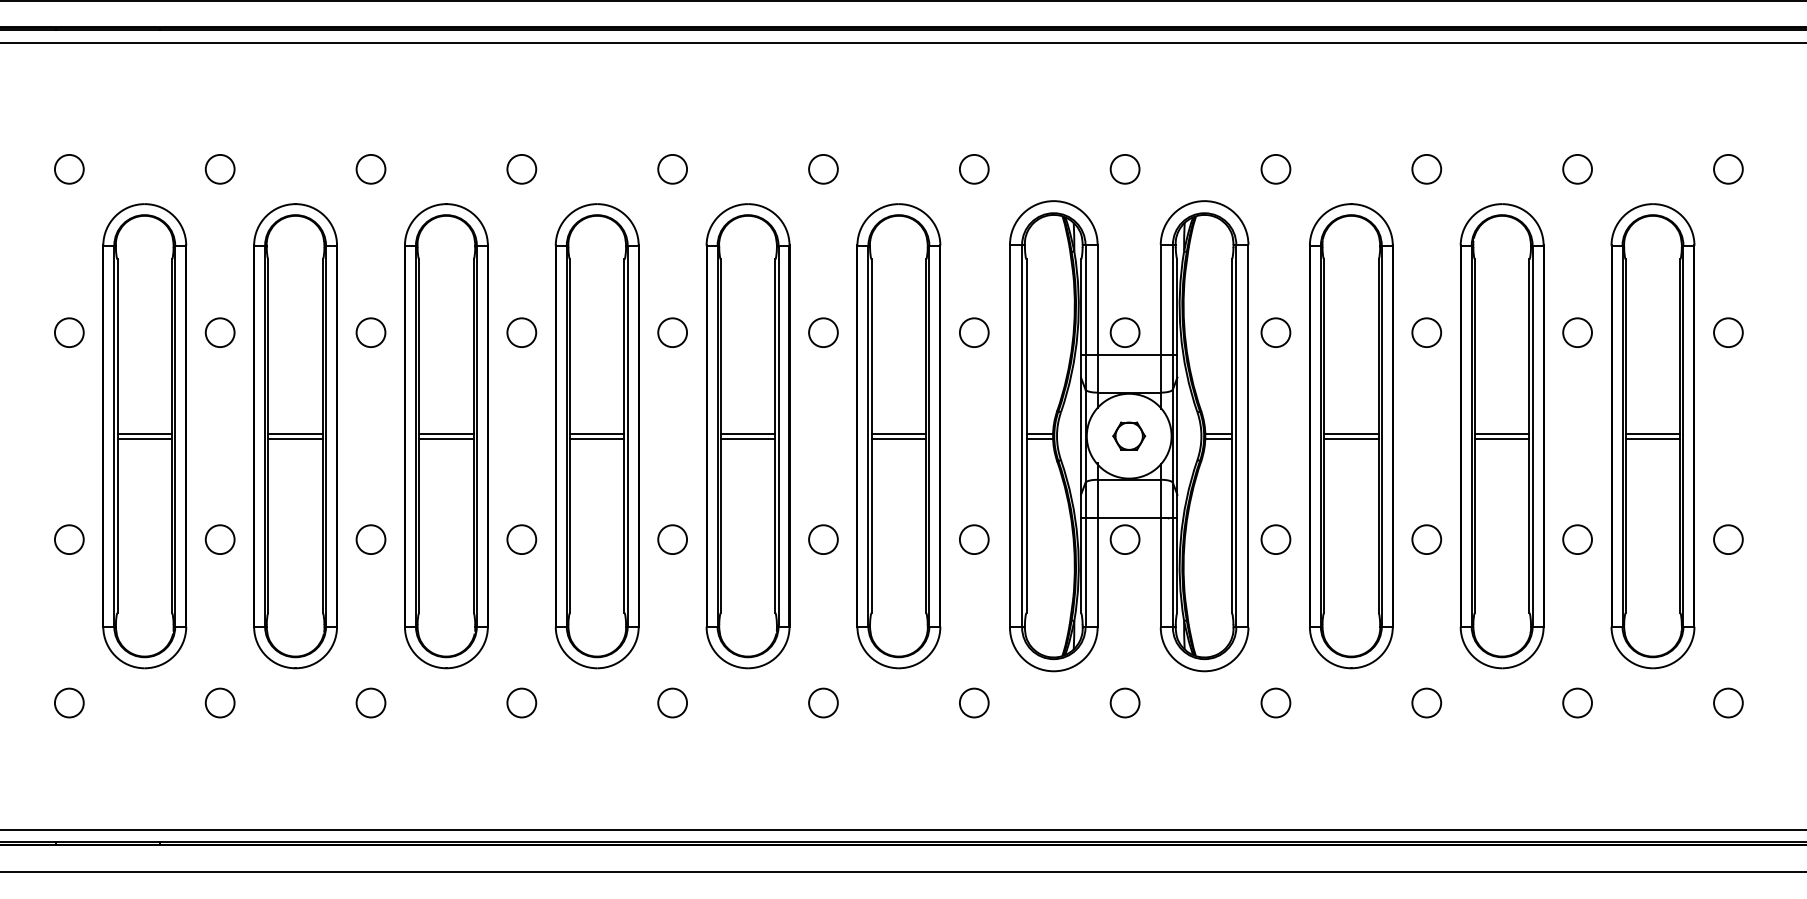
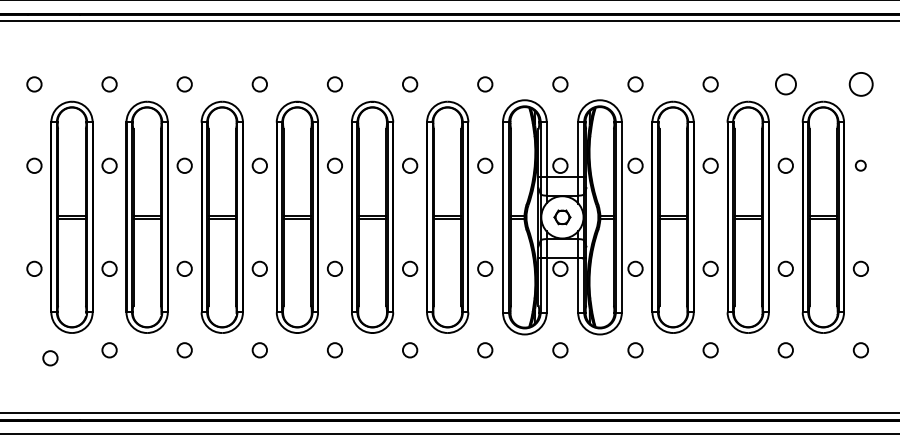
circle: (1576, 169) -> (785, 84), size x1.4
circle: (1727, 169) -> (860, 84), size x1.6
circle: (1727, 332) -> (860, 165), size x0.7
circle: (69, 703) -> (50, 358), moved

